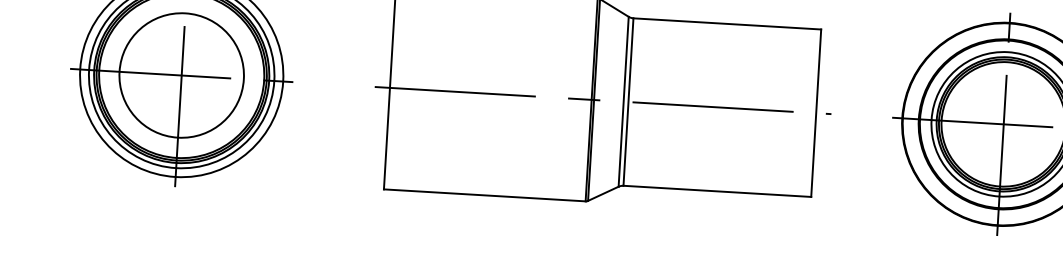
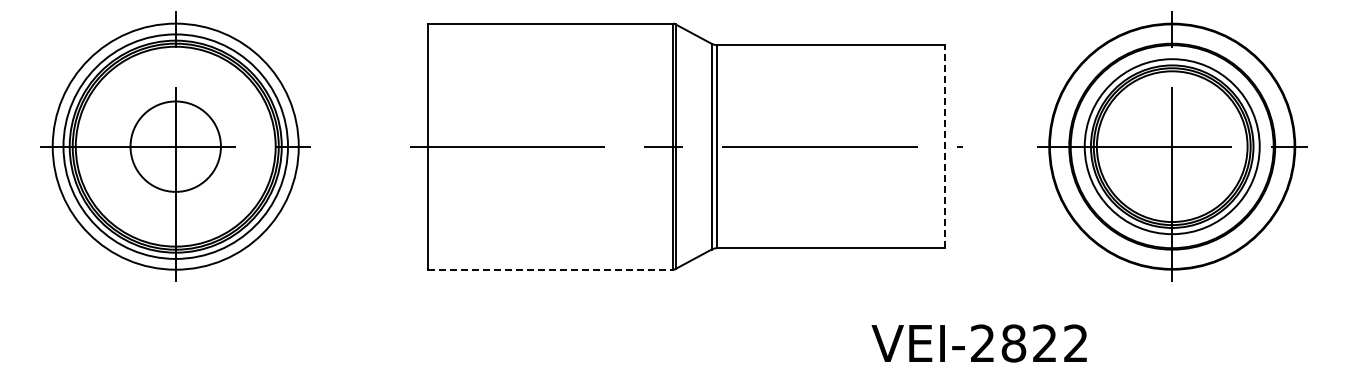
circle: (181, 75) -> (175, 146), size x0.6
line: (815, 113) -> (944, 146), solid -> dashed
line: (484, 195) -> (550, 269), solid -> dashed

